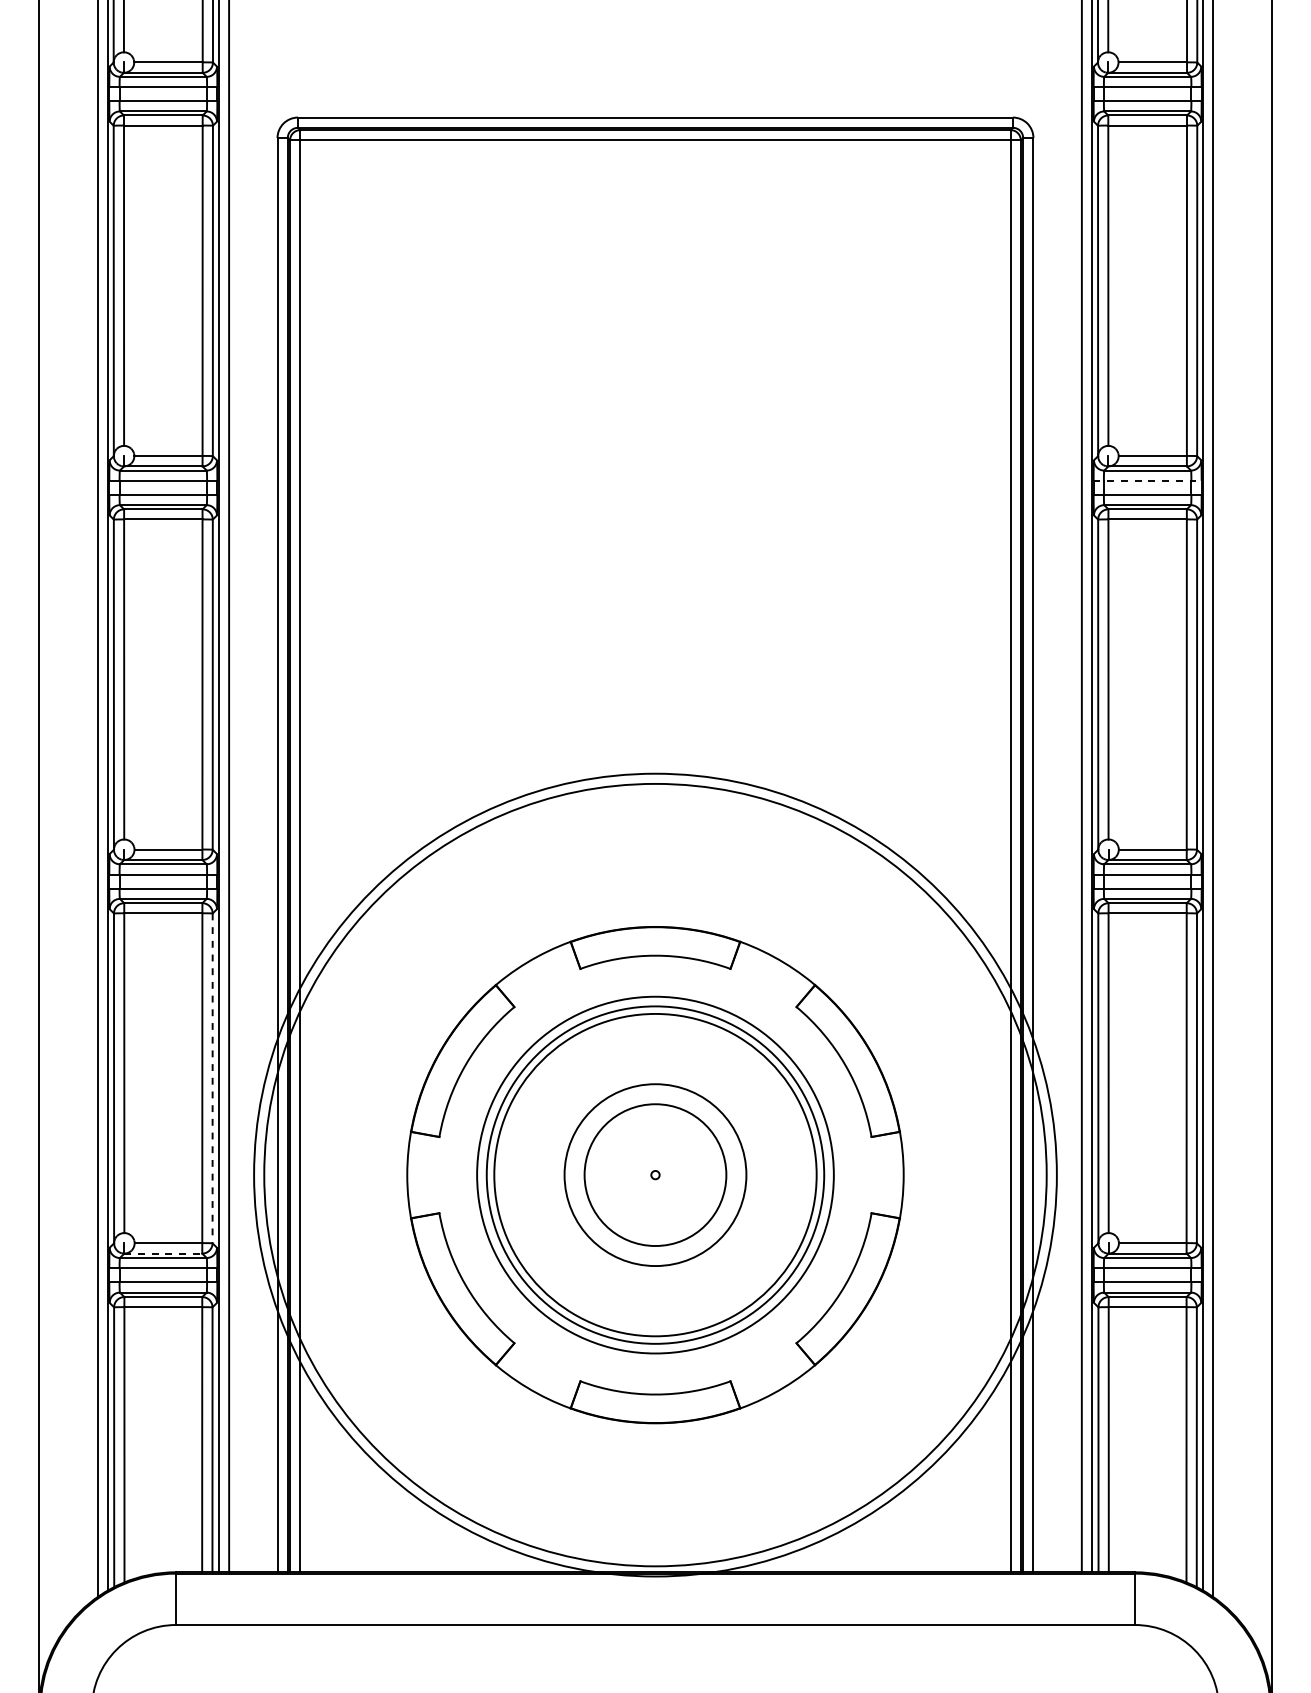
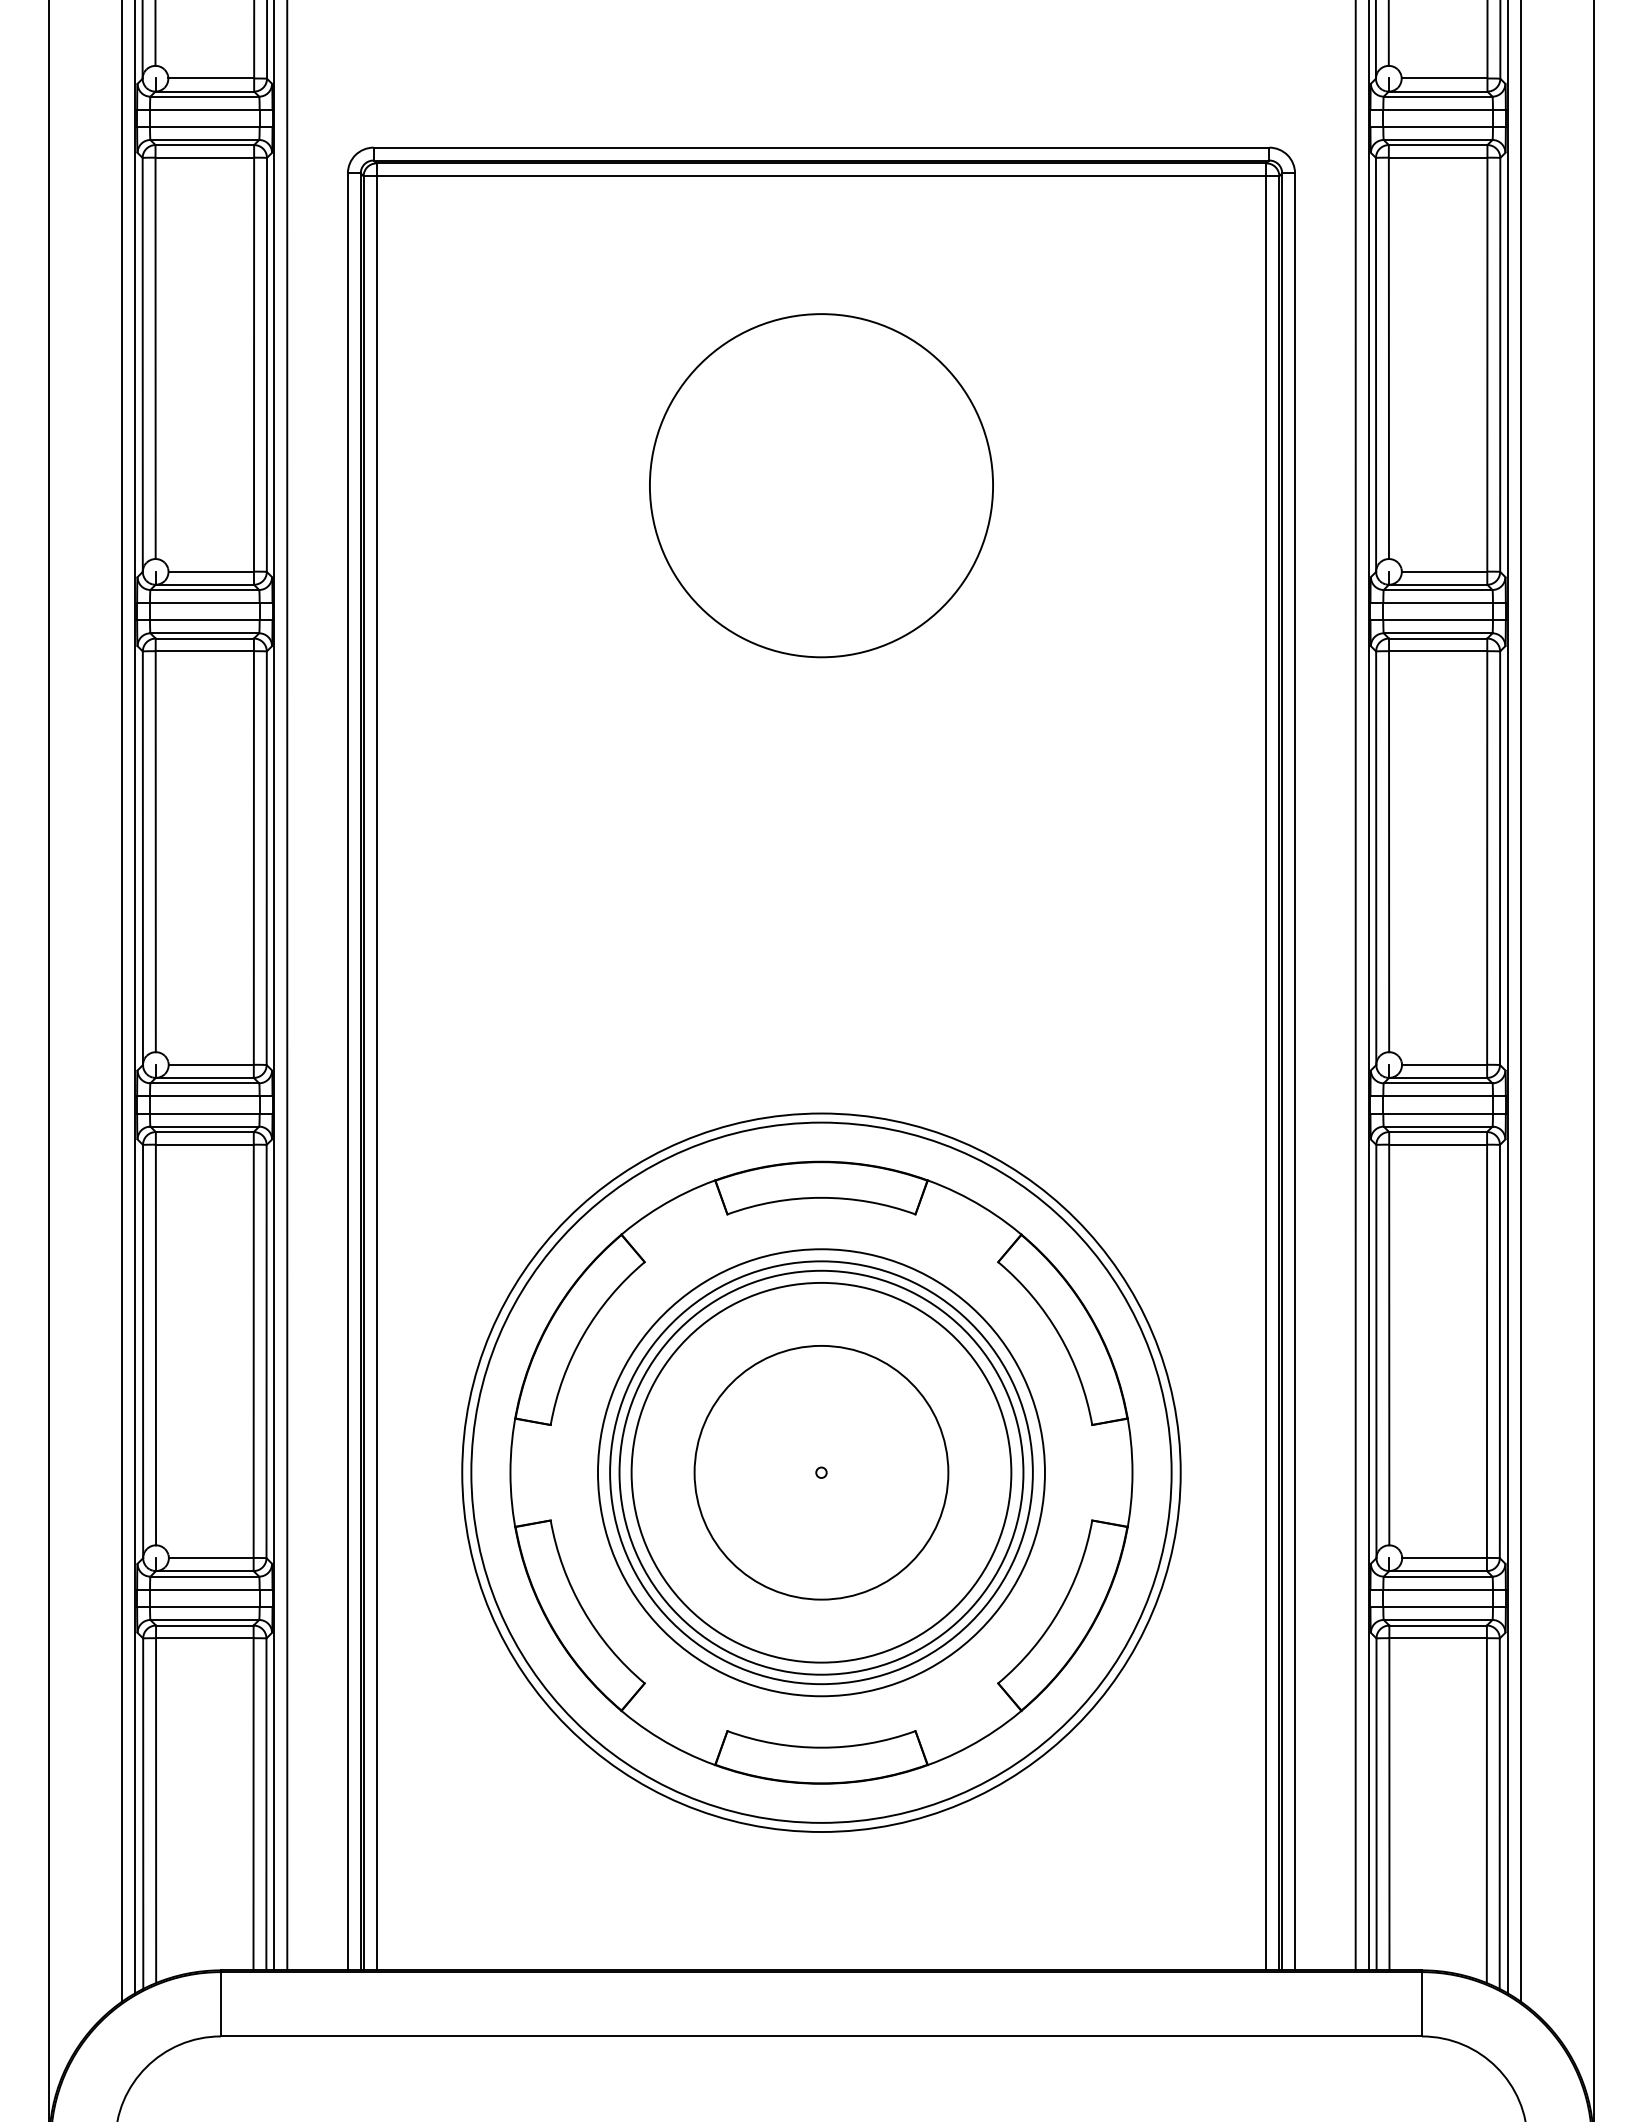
circle: (655, 387) -> (821, 485), added
line: (1147, 480) -> (1438, 602), dashed -> solid
line: (212, 1078) -> (266, 1351), dashed -> solid
circle: (655, 1174) -> (821, 1472), size x0.71
circle: (655, 1174) -> (821, 1472), size x0.71
circle: (655, 1174) -> (821, 1472), size x1.43
circle: (655, 1174) -> (821, 1472), size x1.67
line: (163, 1253) -> (204, 1571), dashed -> solid

